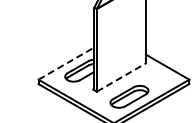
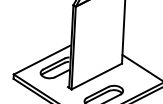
line: (65, 63) -> (41, 59), dashed -> solid
line: (121, 77) -> (96, 76), dashed -> solid

